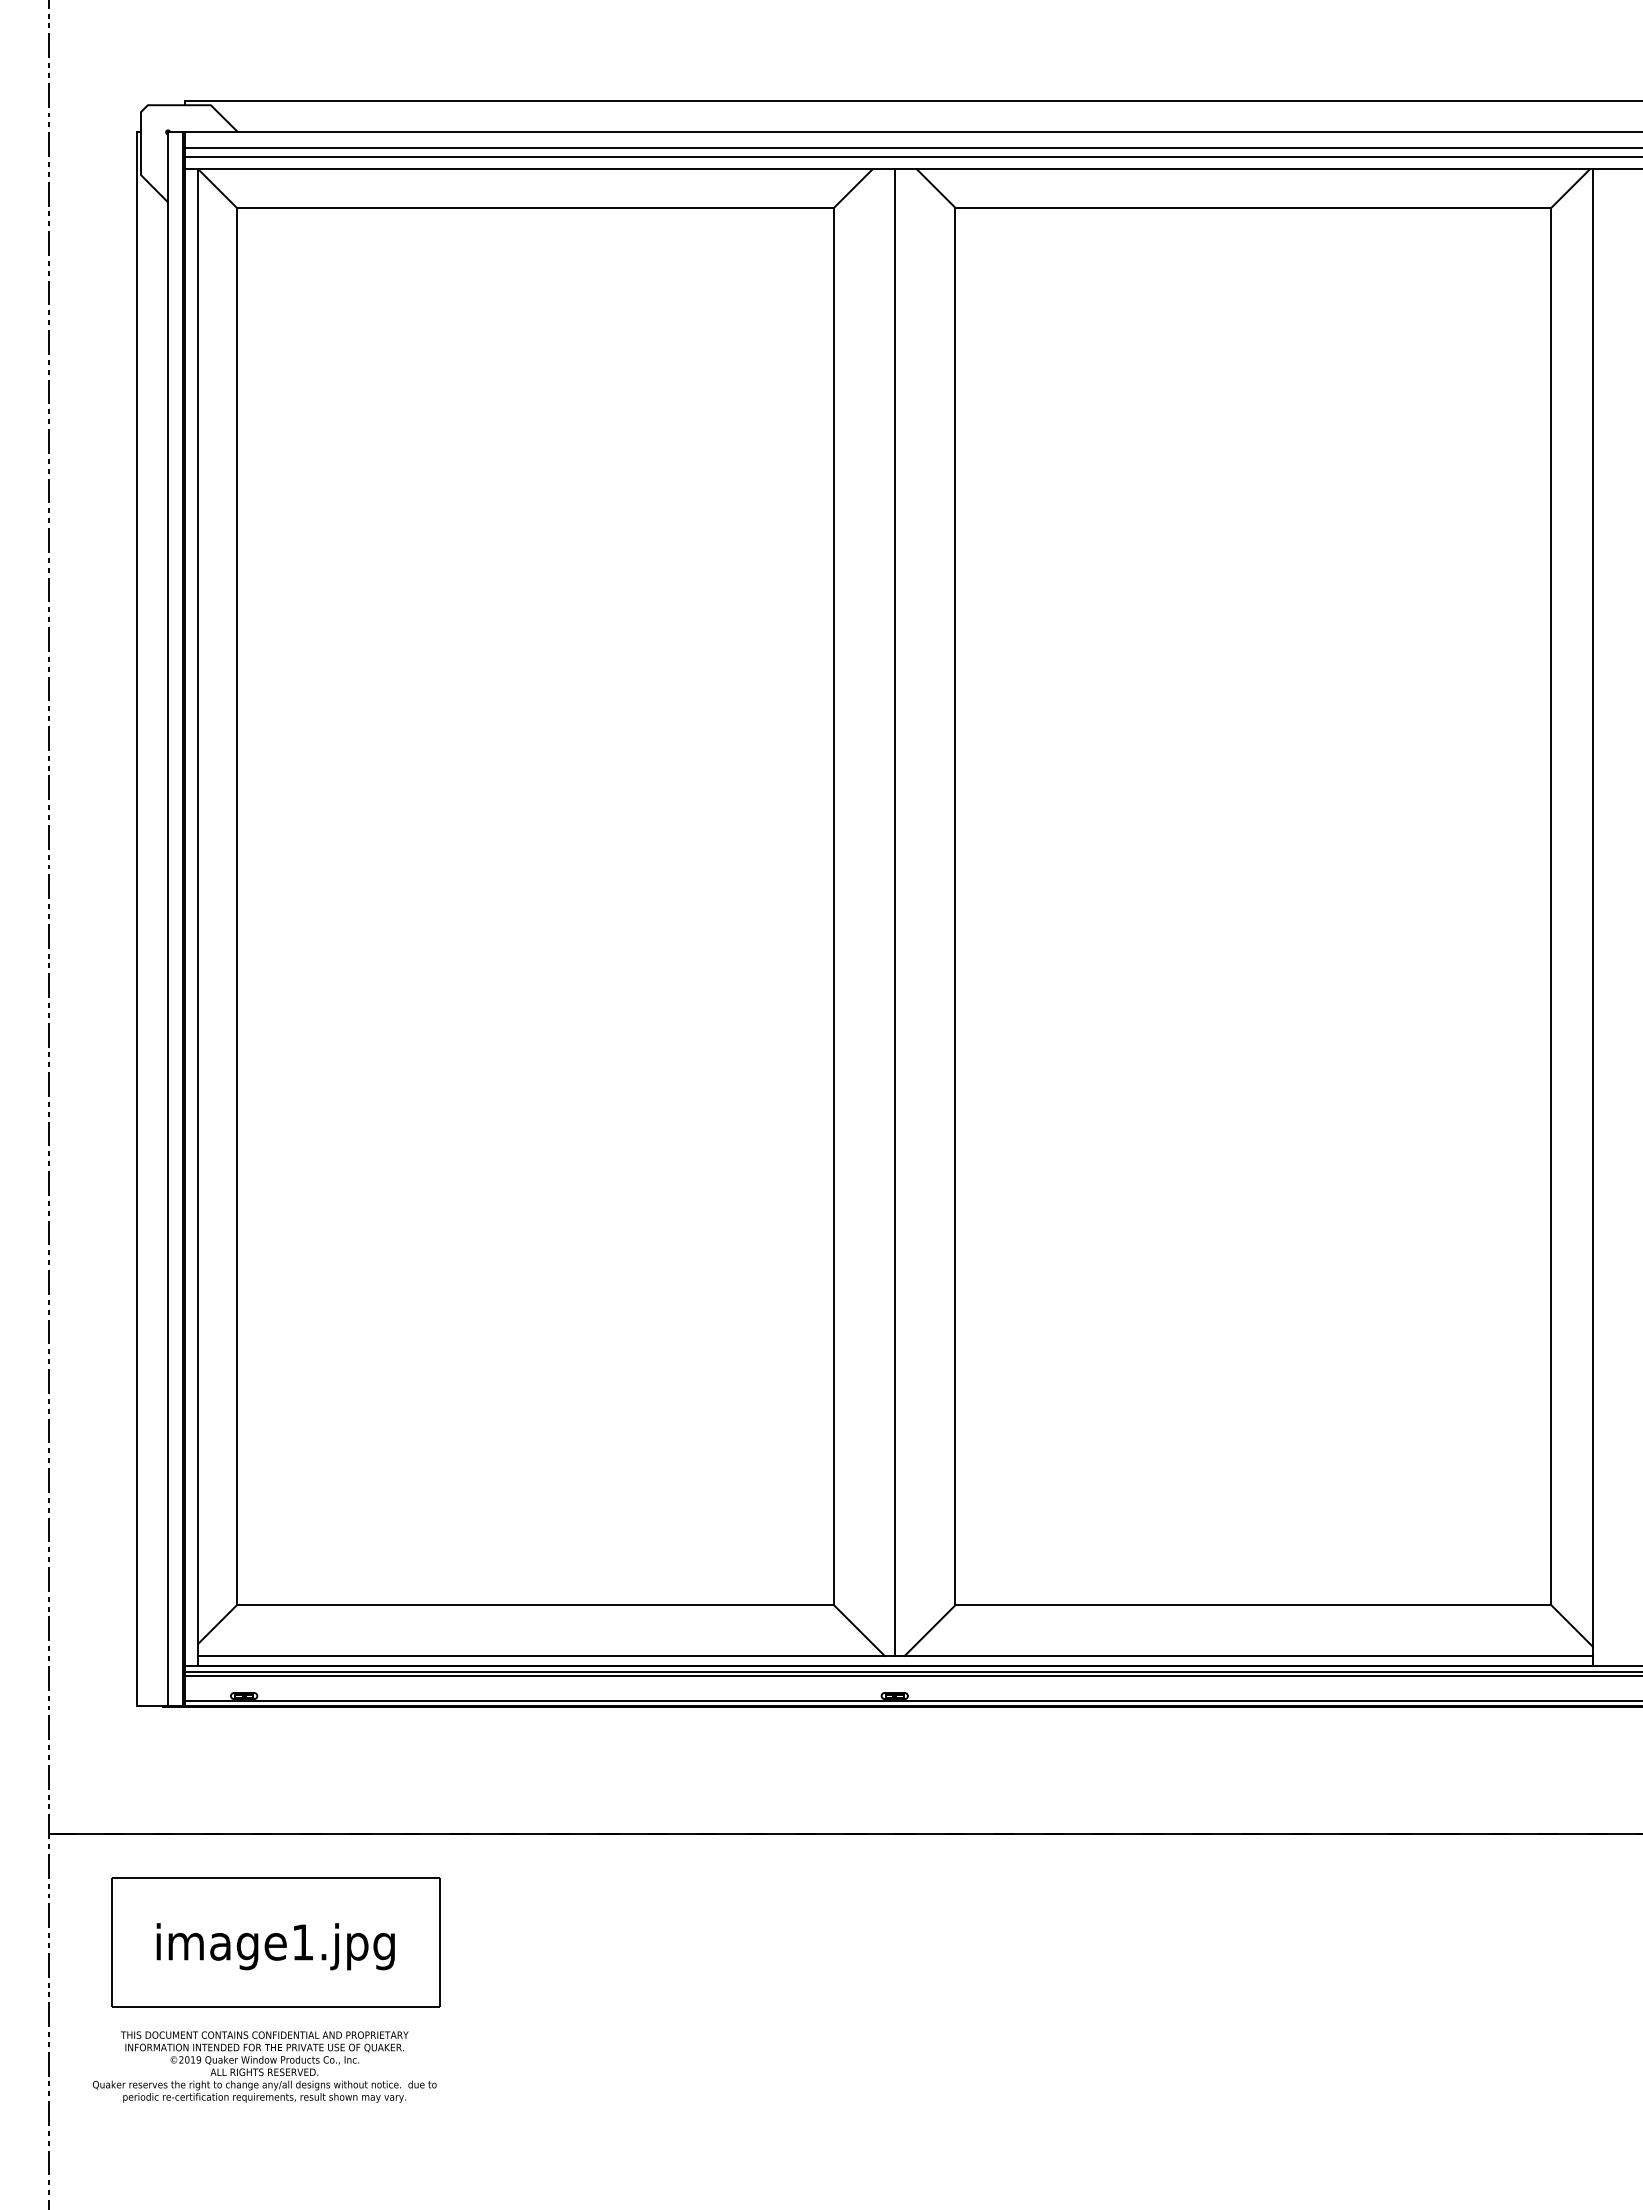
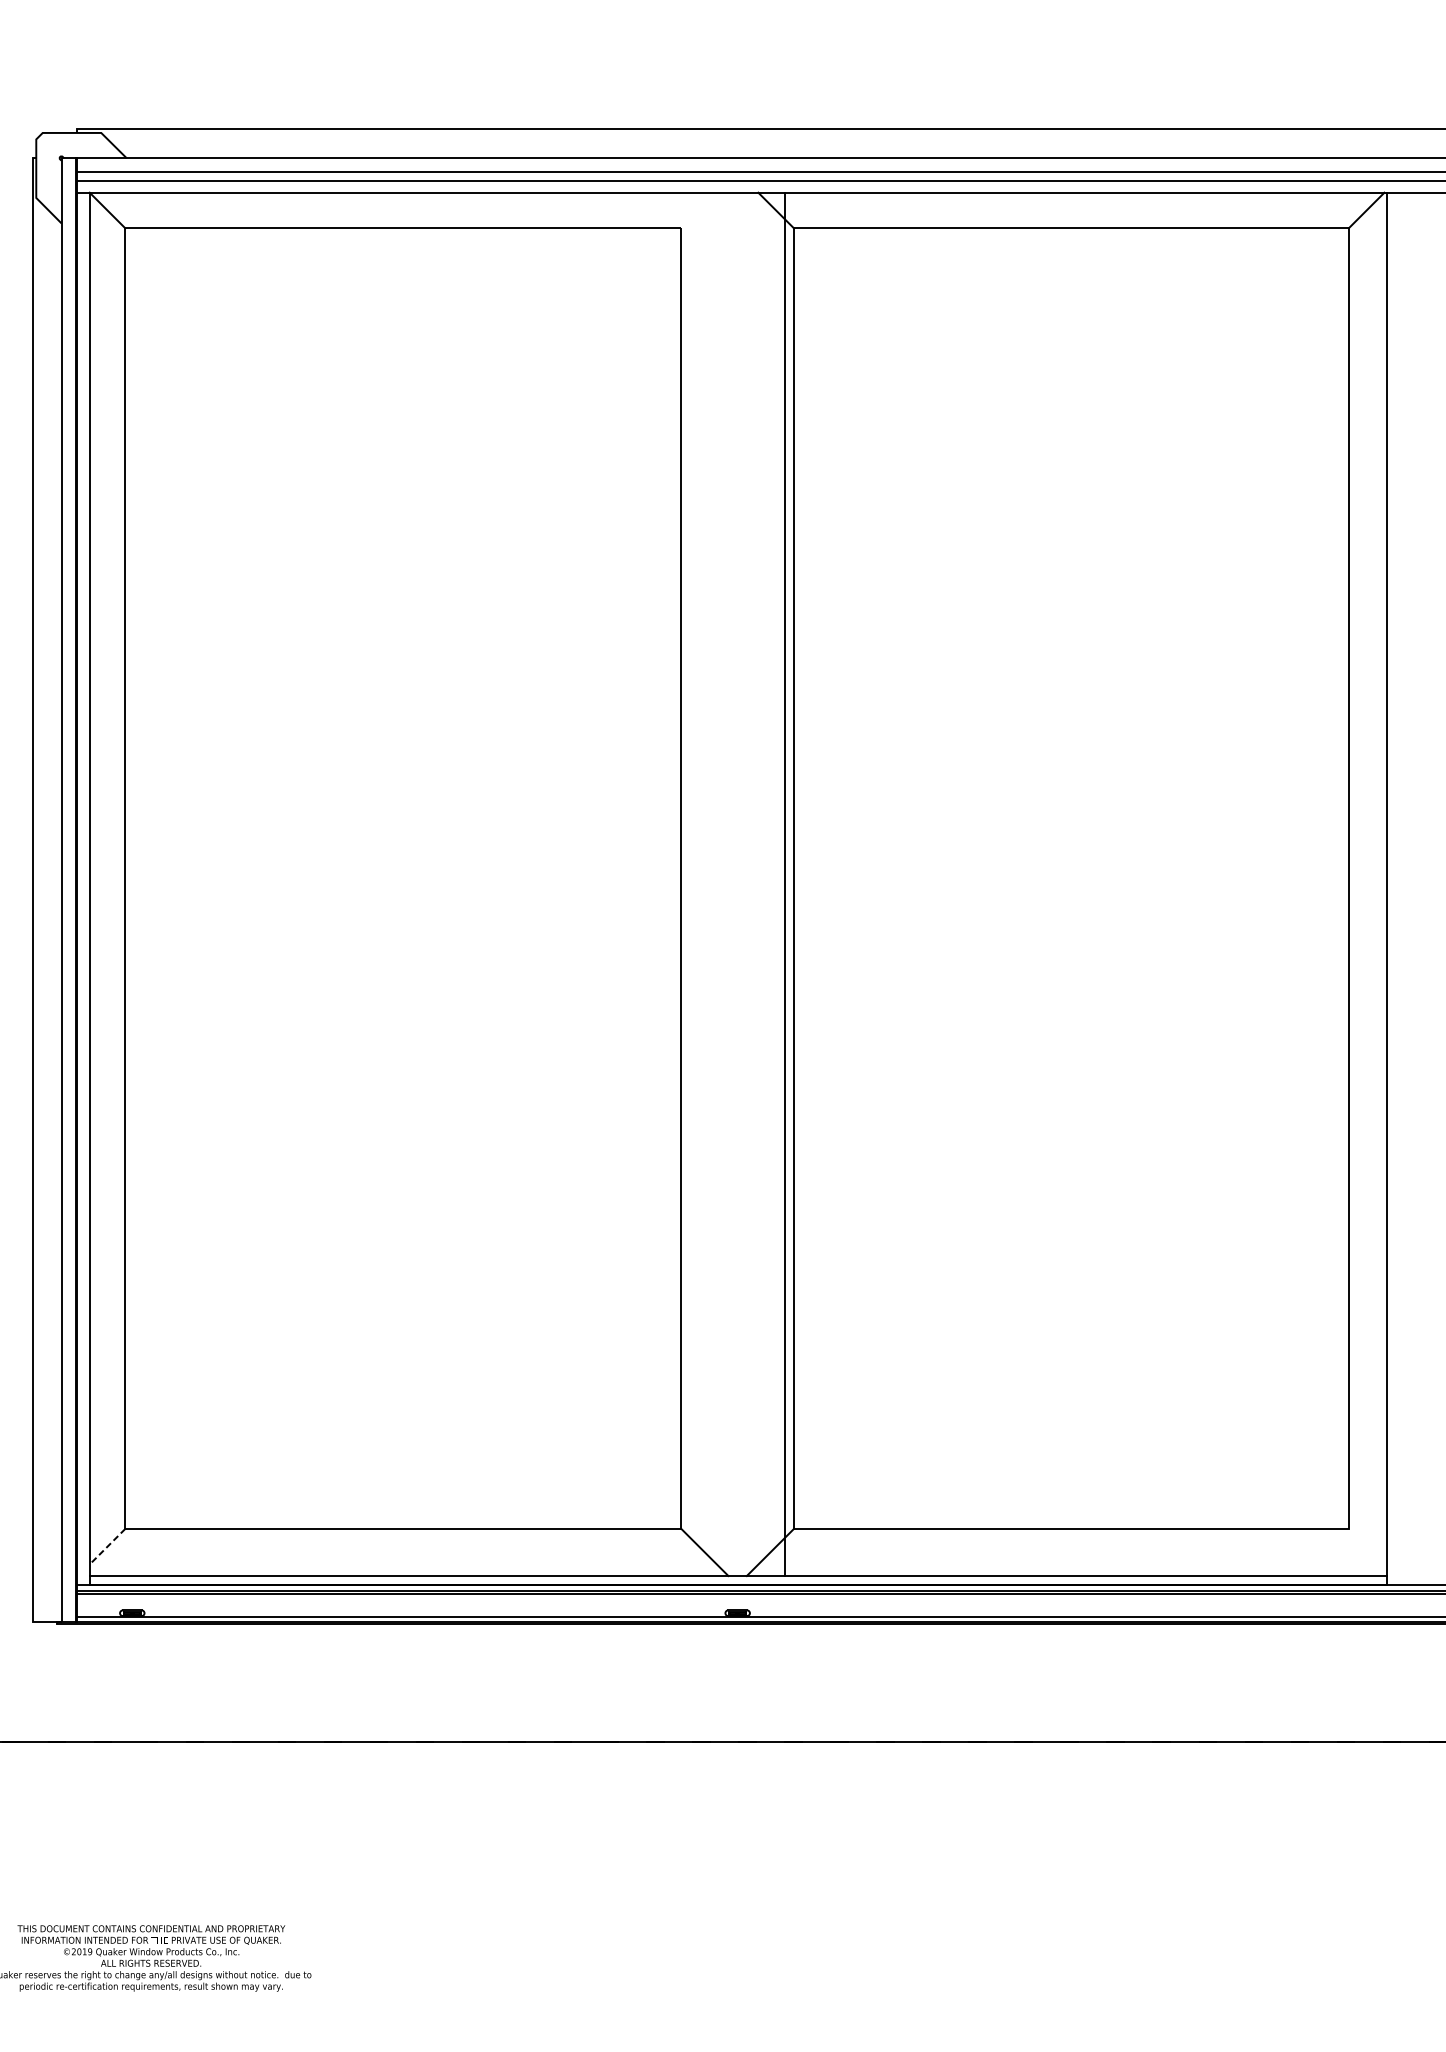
line: (853, 188) -> (699, 210), removed
line: (894, 912) -> (784, 884), moved
line: (217, 1624) -> (107, 1546), solid -> dashed
line: (1571, 1625) -> (1367, 1547), removed
part: (275, 1942) -> (161, 1842), removed

